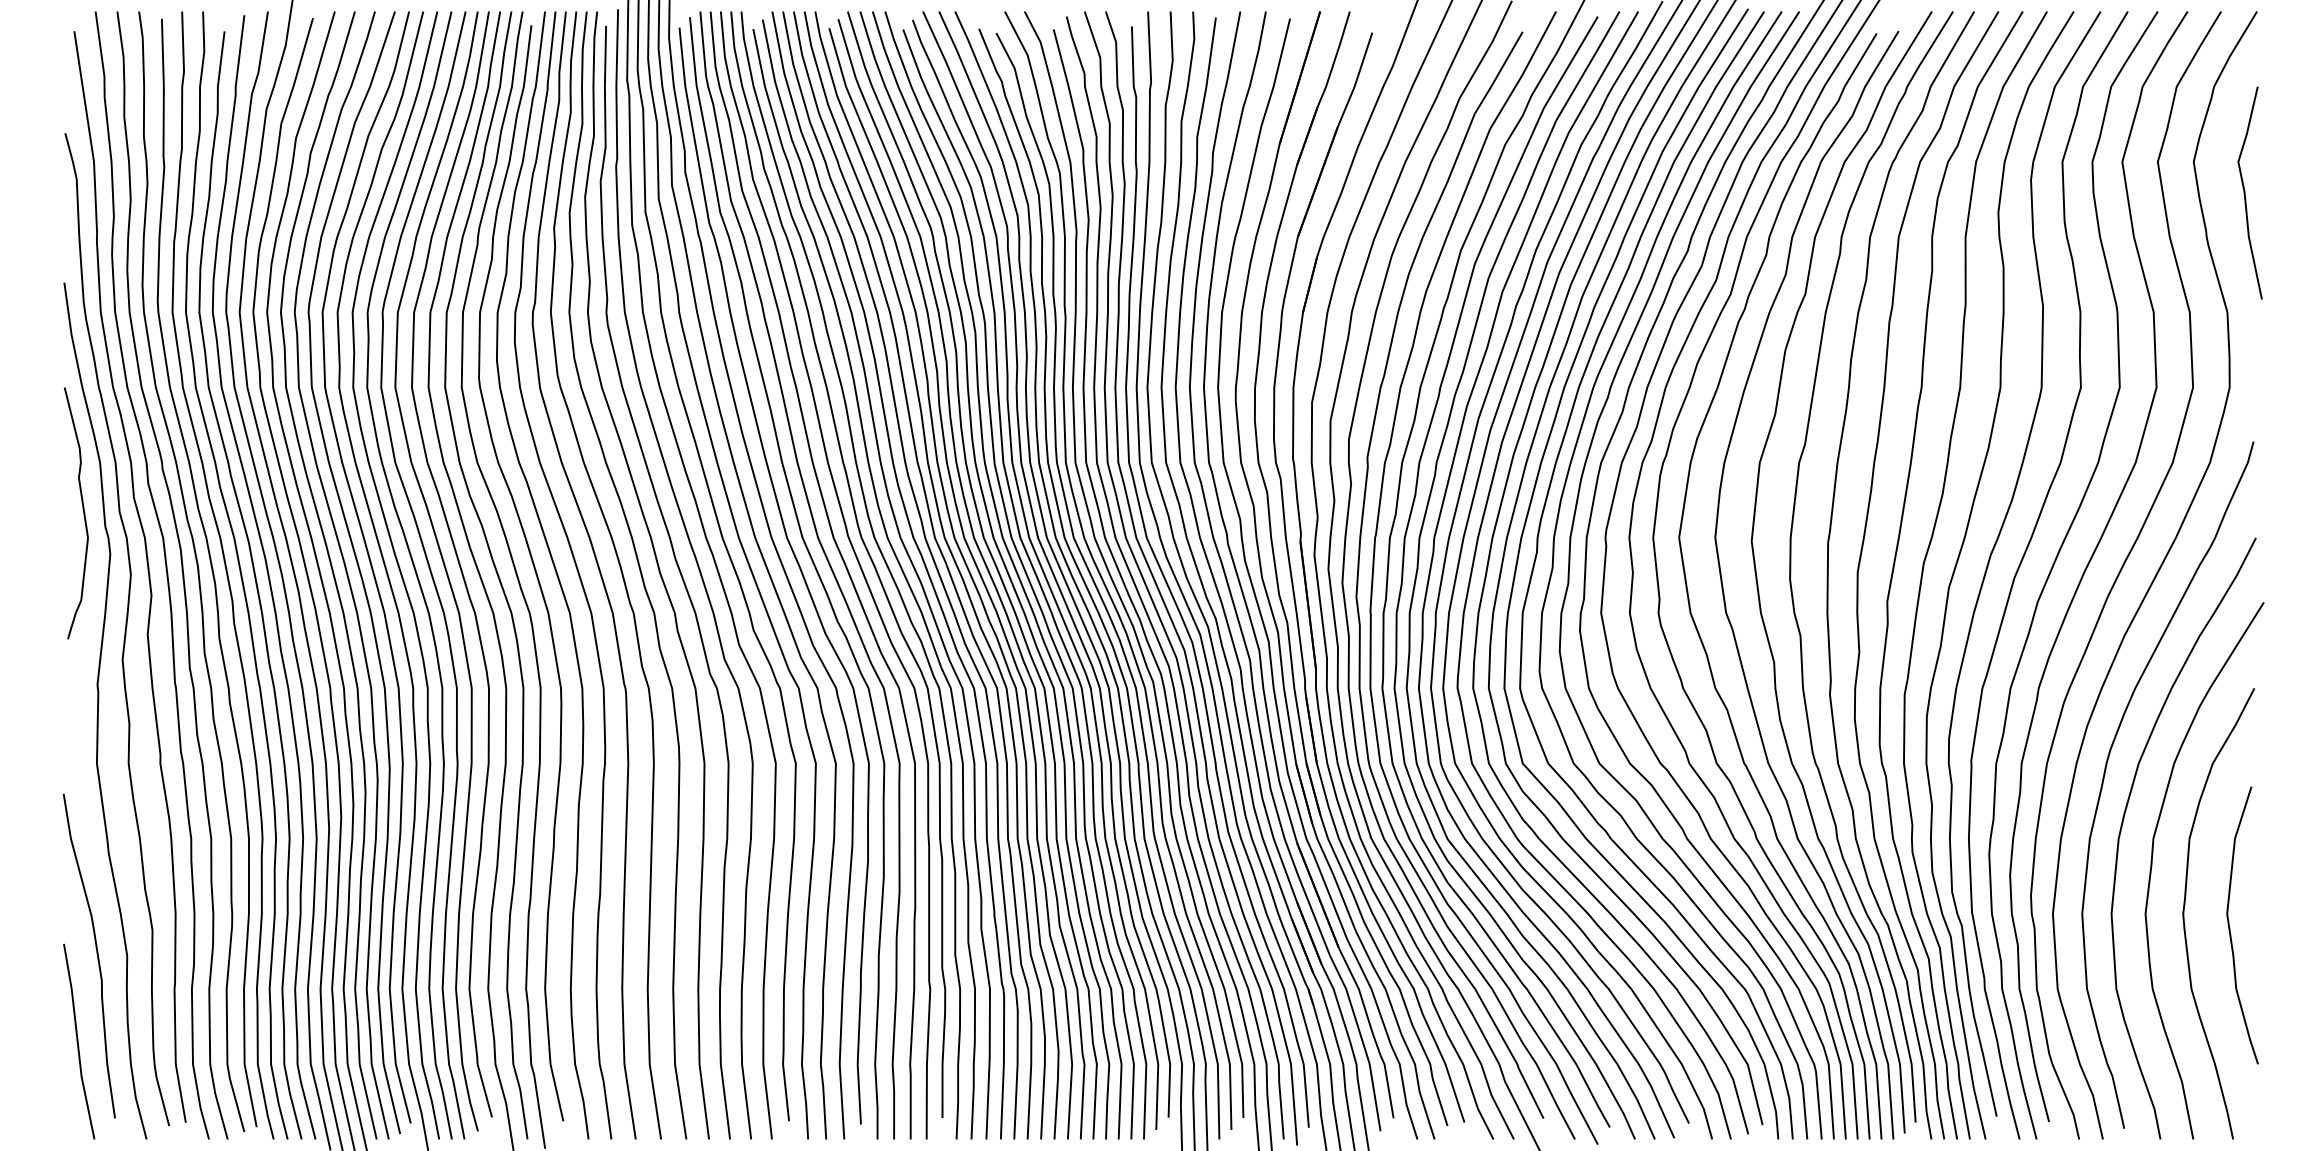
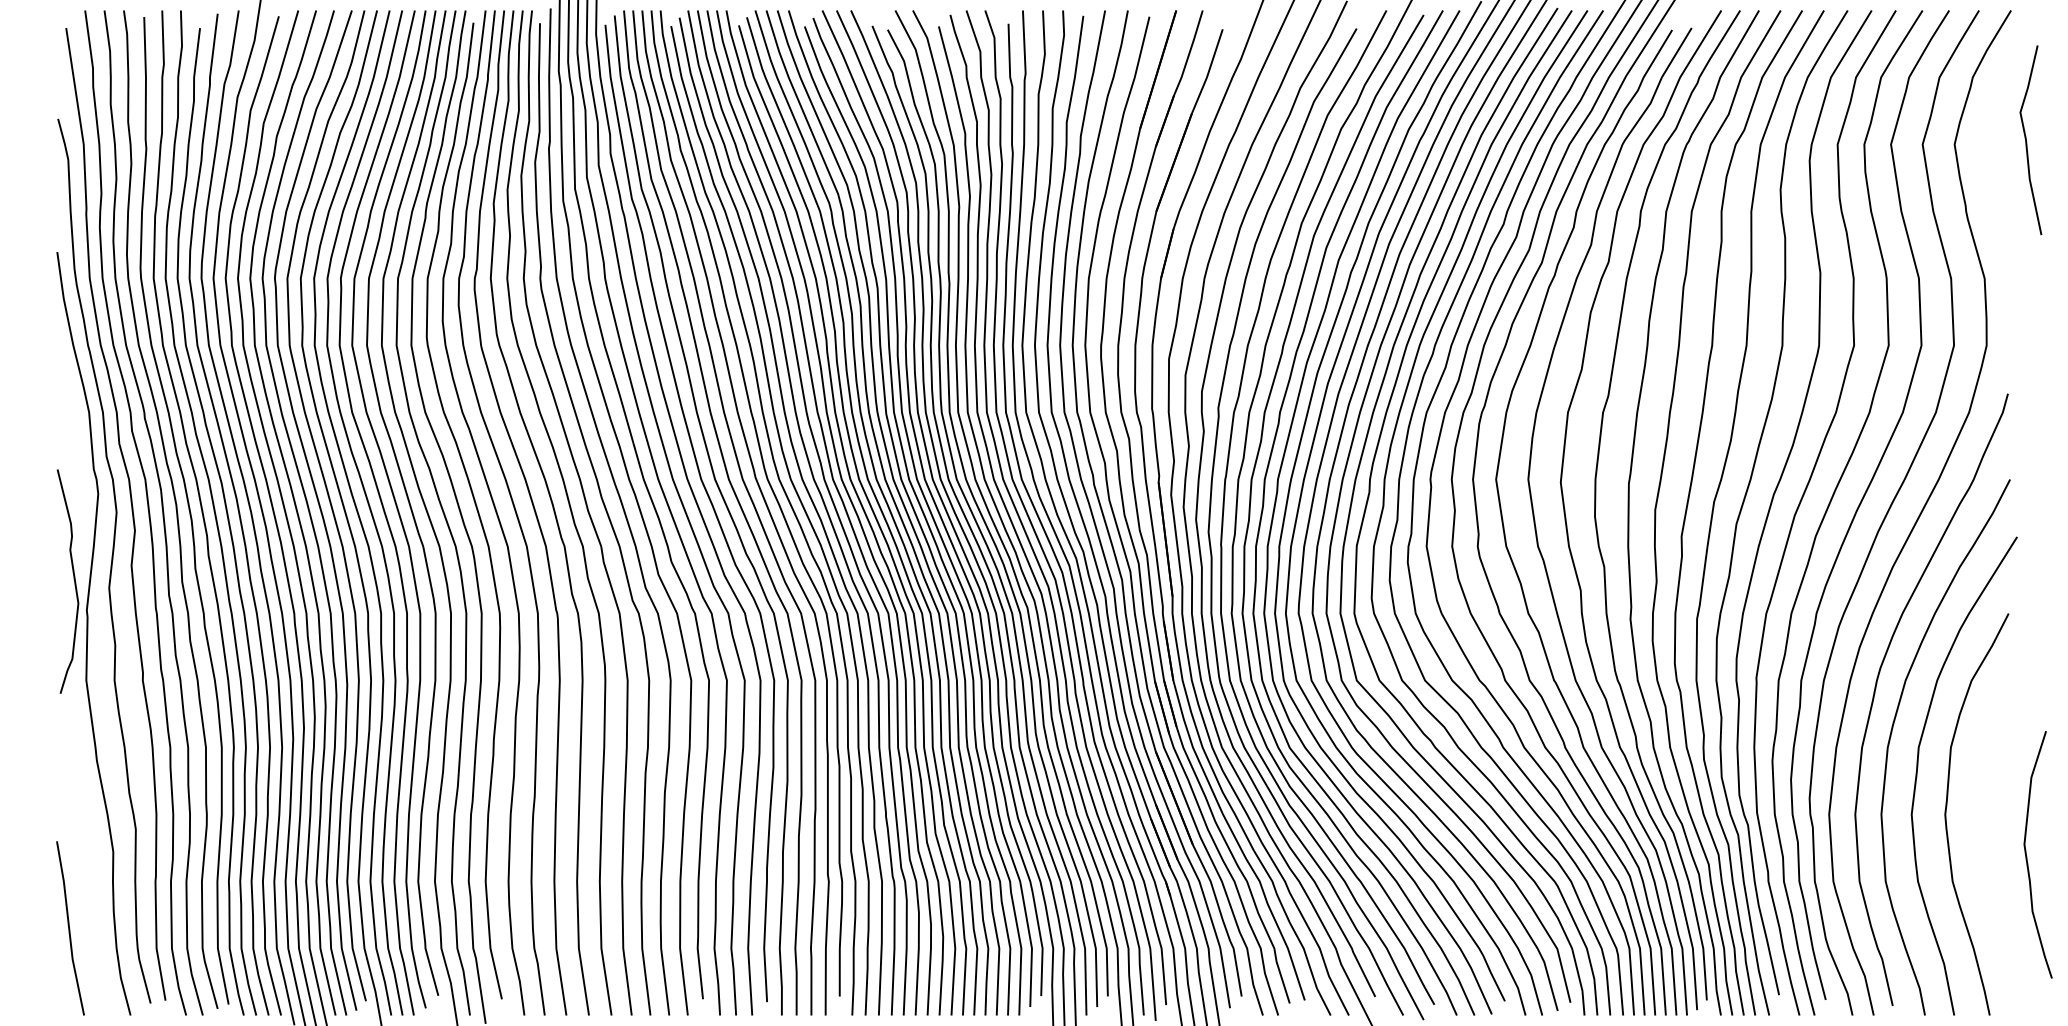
curve: (2246, 195) -> (2027, 142), moved
curve: (82, 510) -> (73, 579), moved
curve: (2230, 927) -> (2027, 856), moved
curve: (95, 952) -> (85, 848), removed

